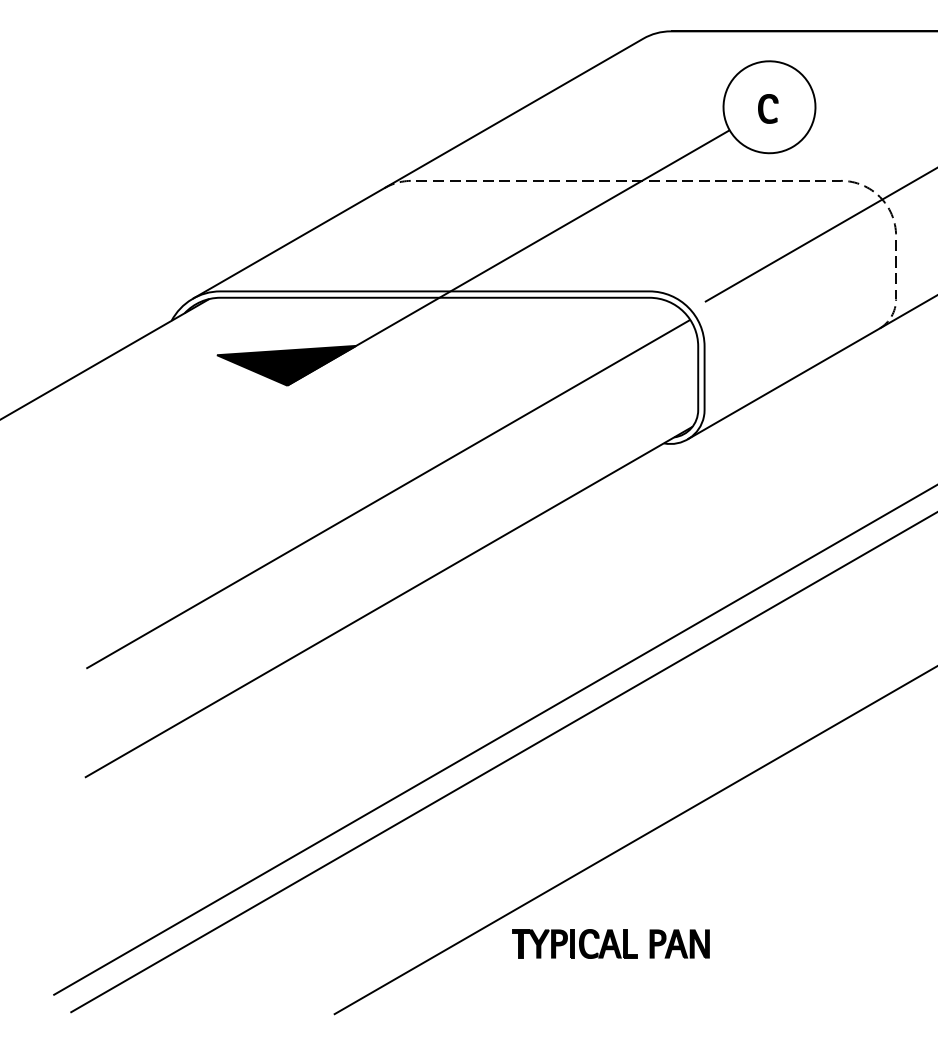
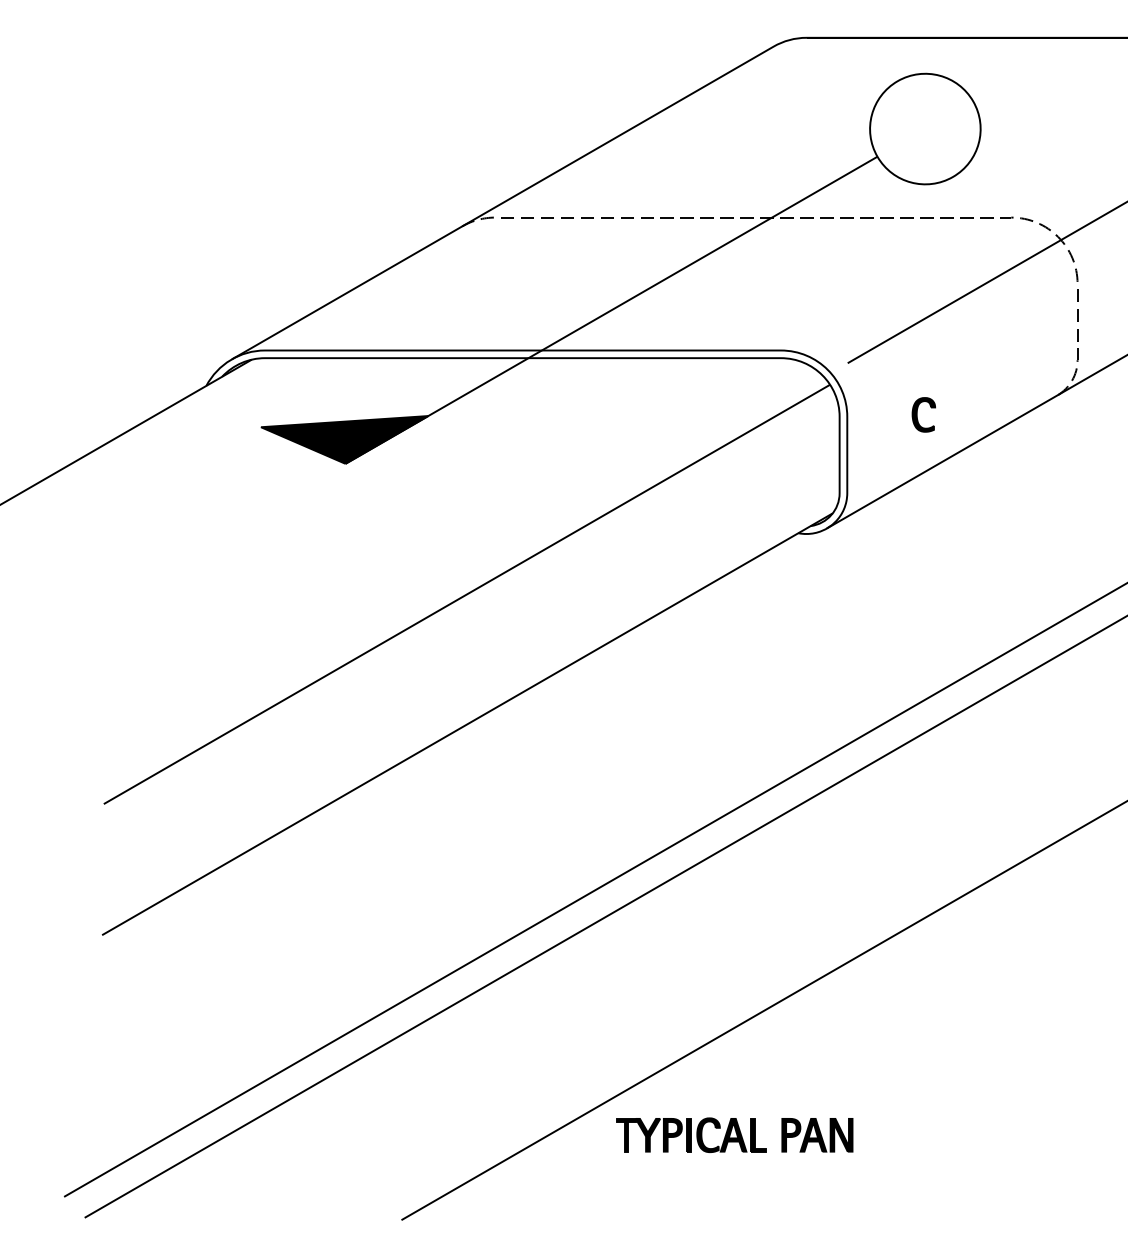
part: (768, 108) -> (924, 414), moved

